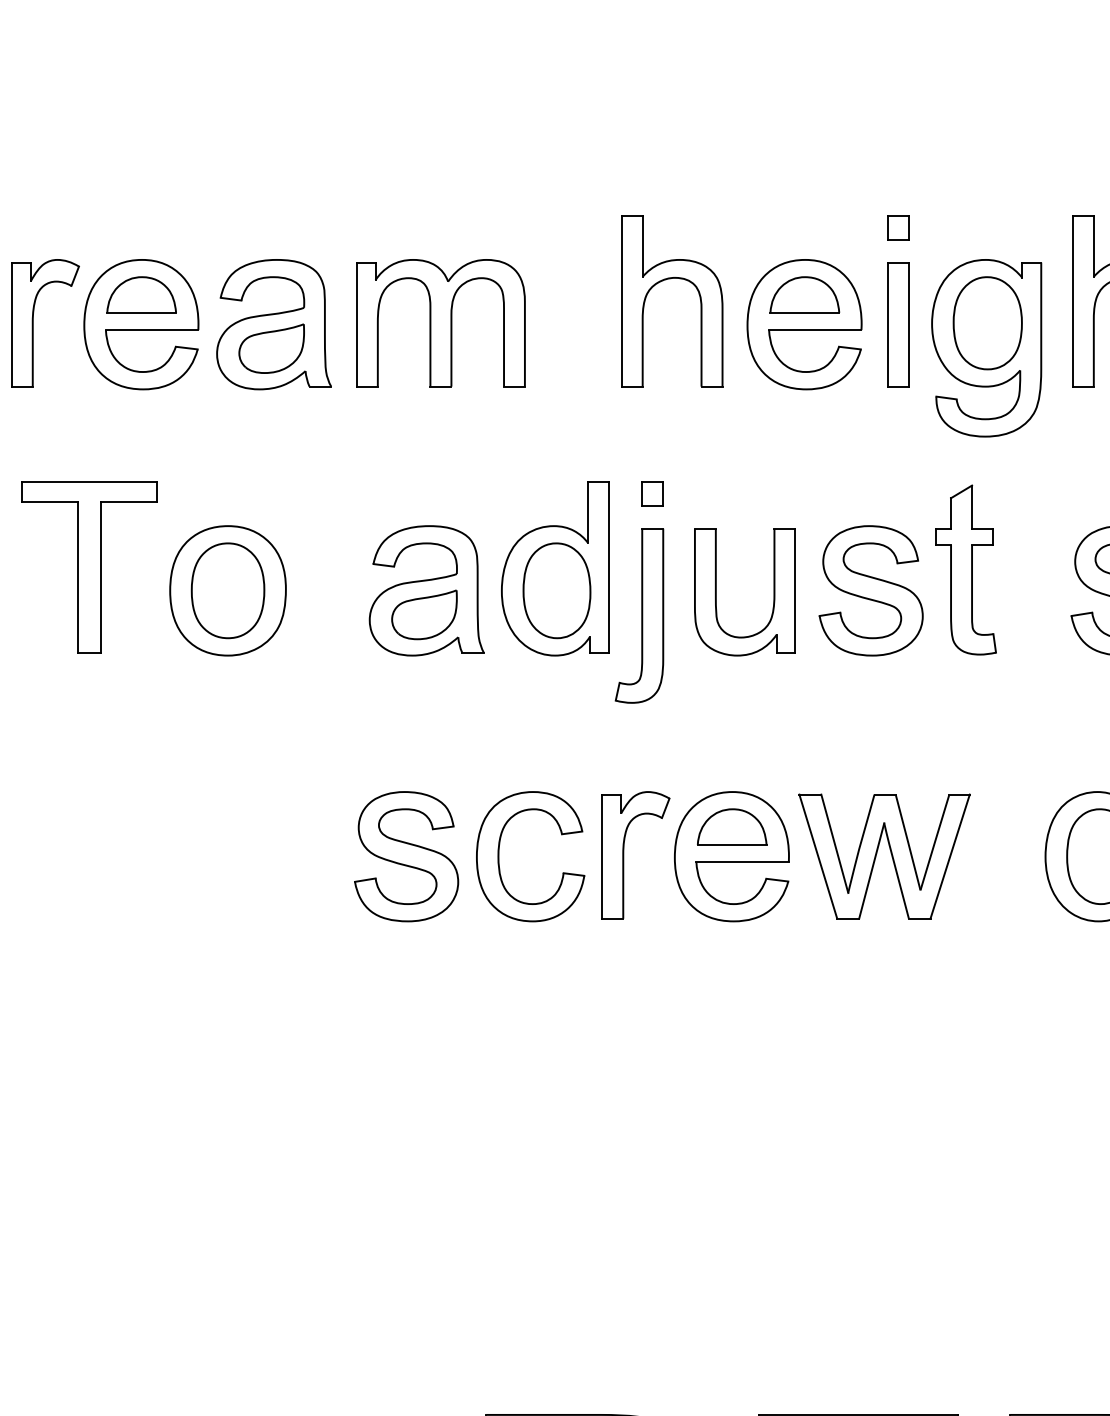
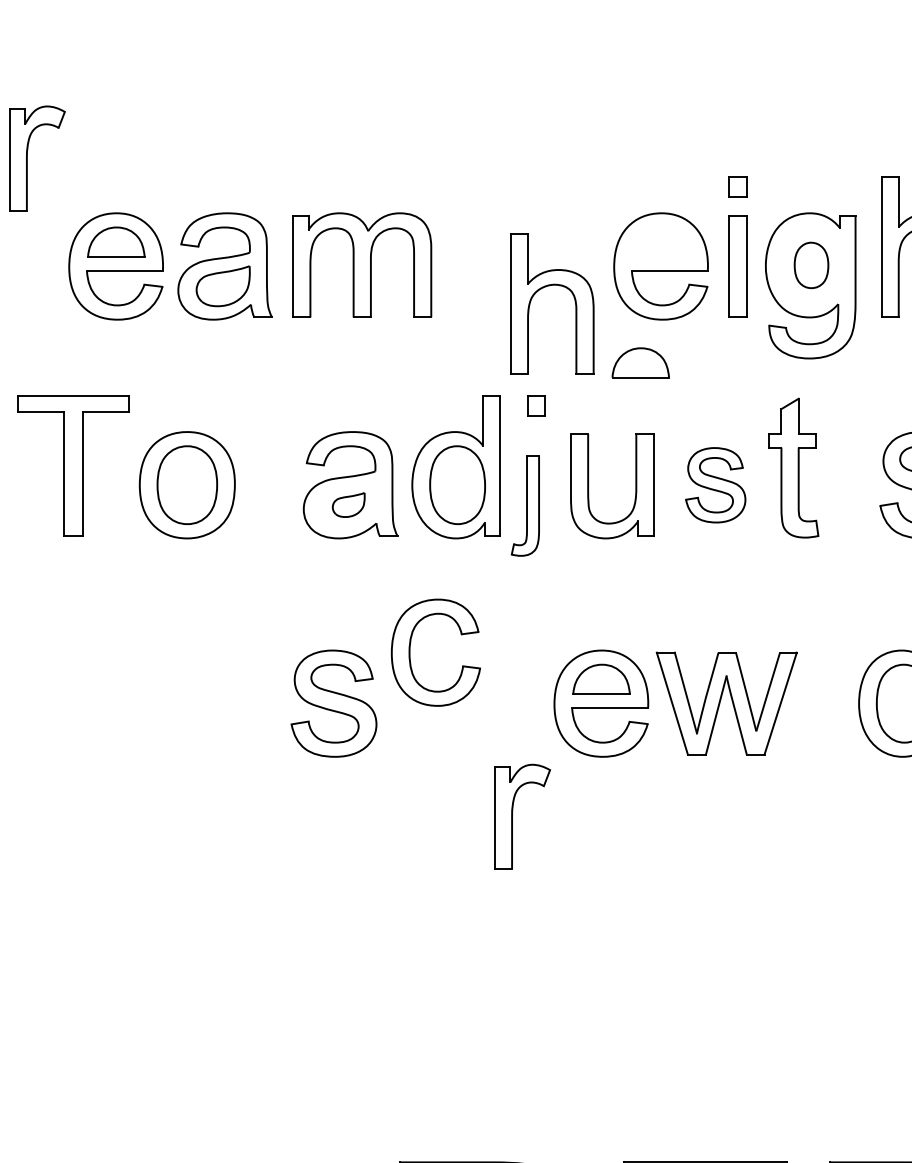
part: (670, 279) -> (550, 286), moved
part: (804, 294) -> (640, 362), moved
part: (33, 323) -> (27, 158), moved
part: (987, 323) -> (811, 265), size x0.6
part: (870, 590) -> (715, 484), size x0.7
part: (424, 614) -> (348, 504), size x0.6
part: (639, 615) -> (525, 505), size x0.7
part: (624, 855) -> (513, 816), moved
part: (499, 856) -> (410, 652), moved

